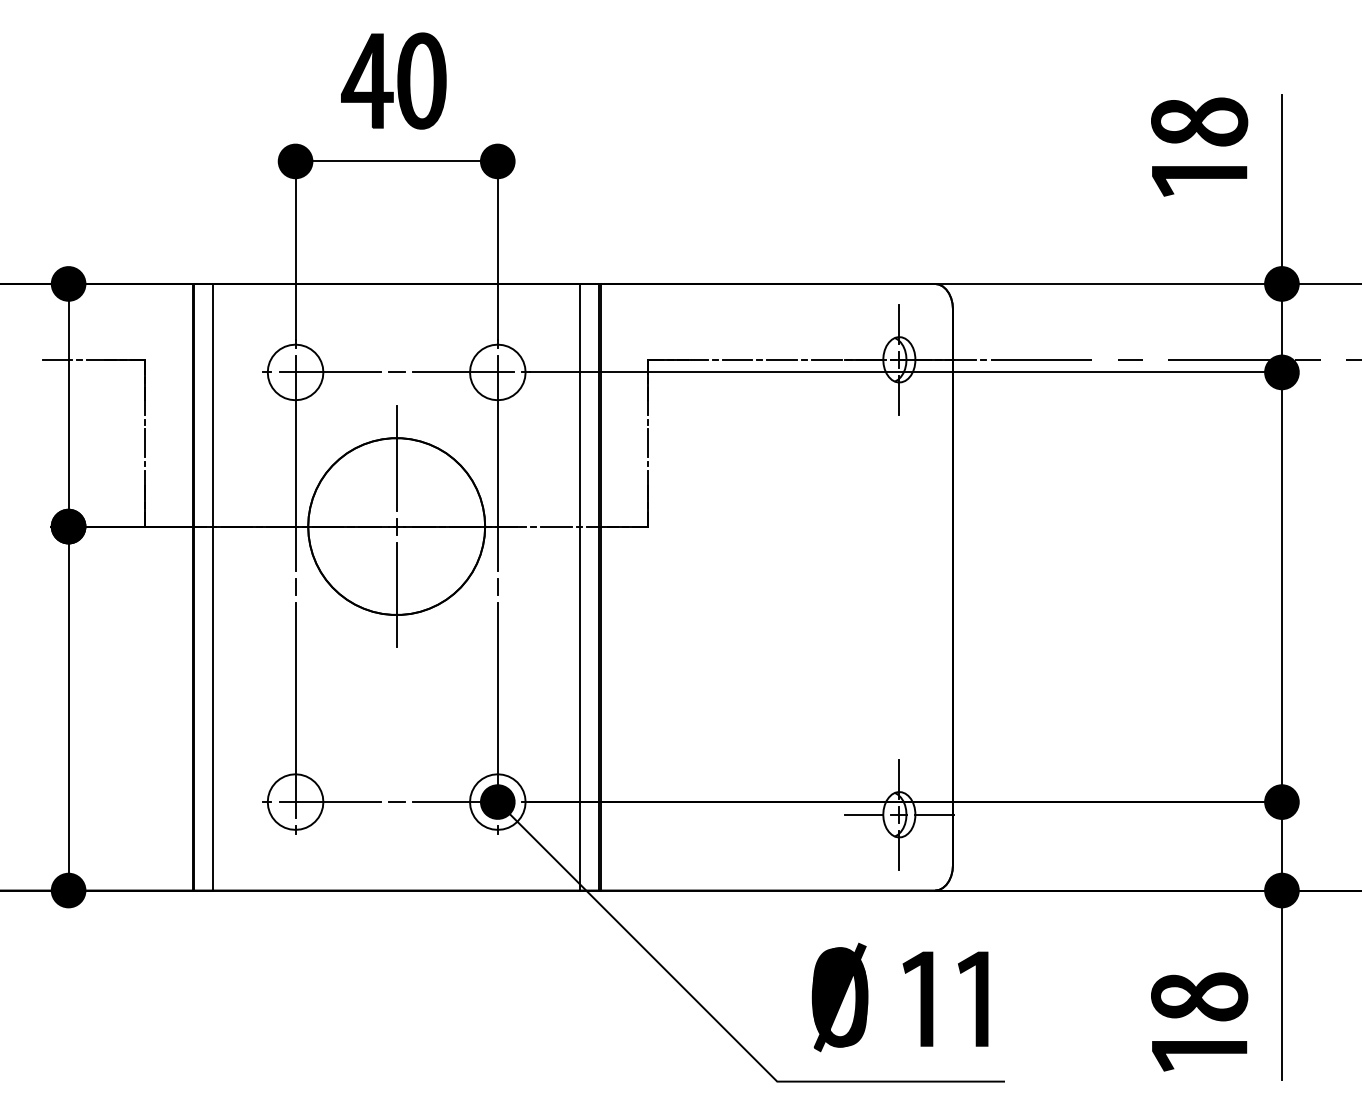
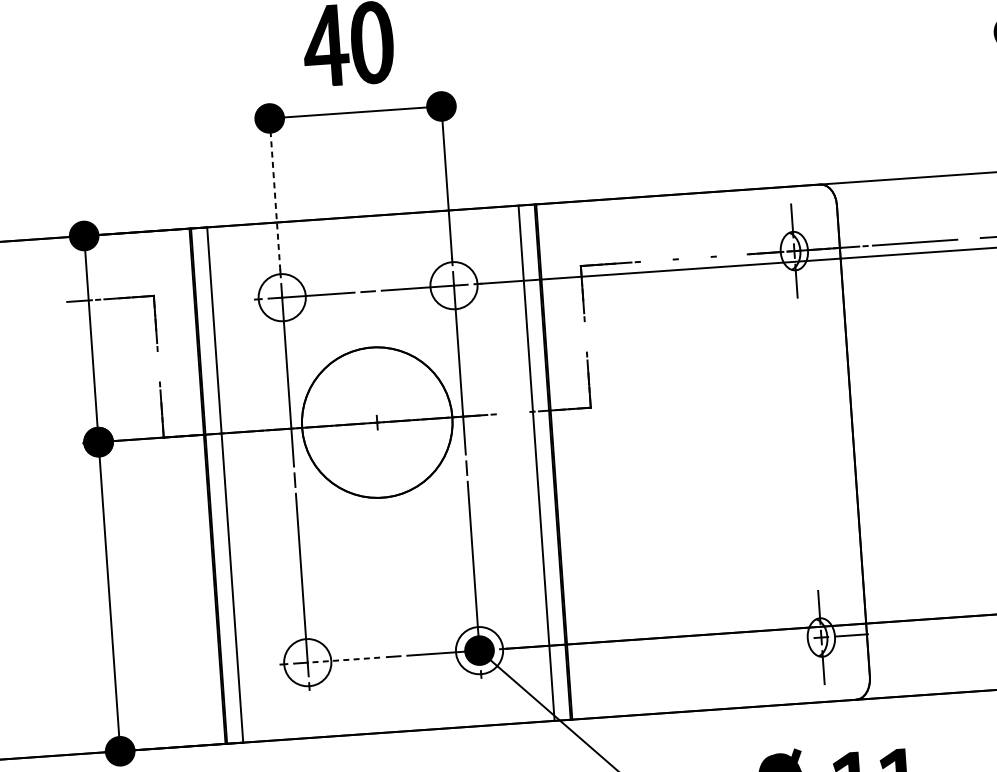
line: (295, 250) -> (274, 194), solid -> dashed
line: (737, 359) -> (656, 260), removed
line: (782, 359) -> (695, 257), removed
line: (826, 359) -> (732, 255), removed
line: (145, 443) -> (158, 366), removed
line: (648, 443) -> (586, 337), removed
line: (396, 458) -> (373, 364), removed
line: (556, 526) -> (513, 413), removed
line: (396, 594) -> (381, 480), removed
line: (338, 802) -> (344, 660), solid -> dashed
line: (863, 814) -> (790, 639), removed

